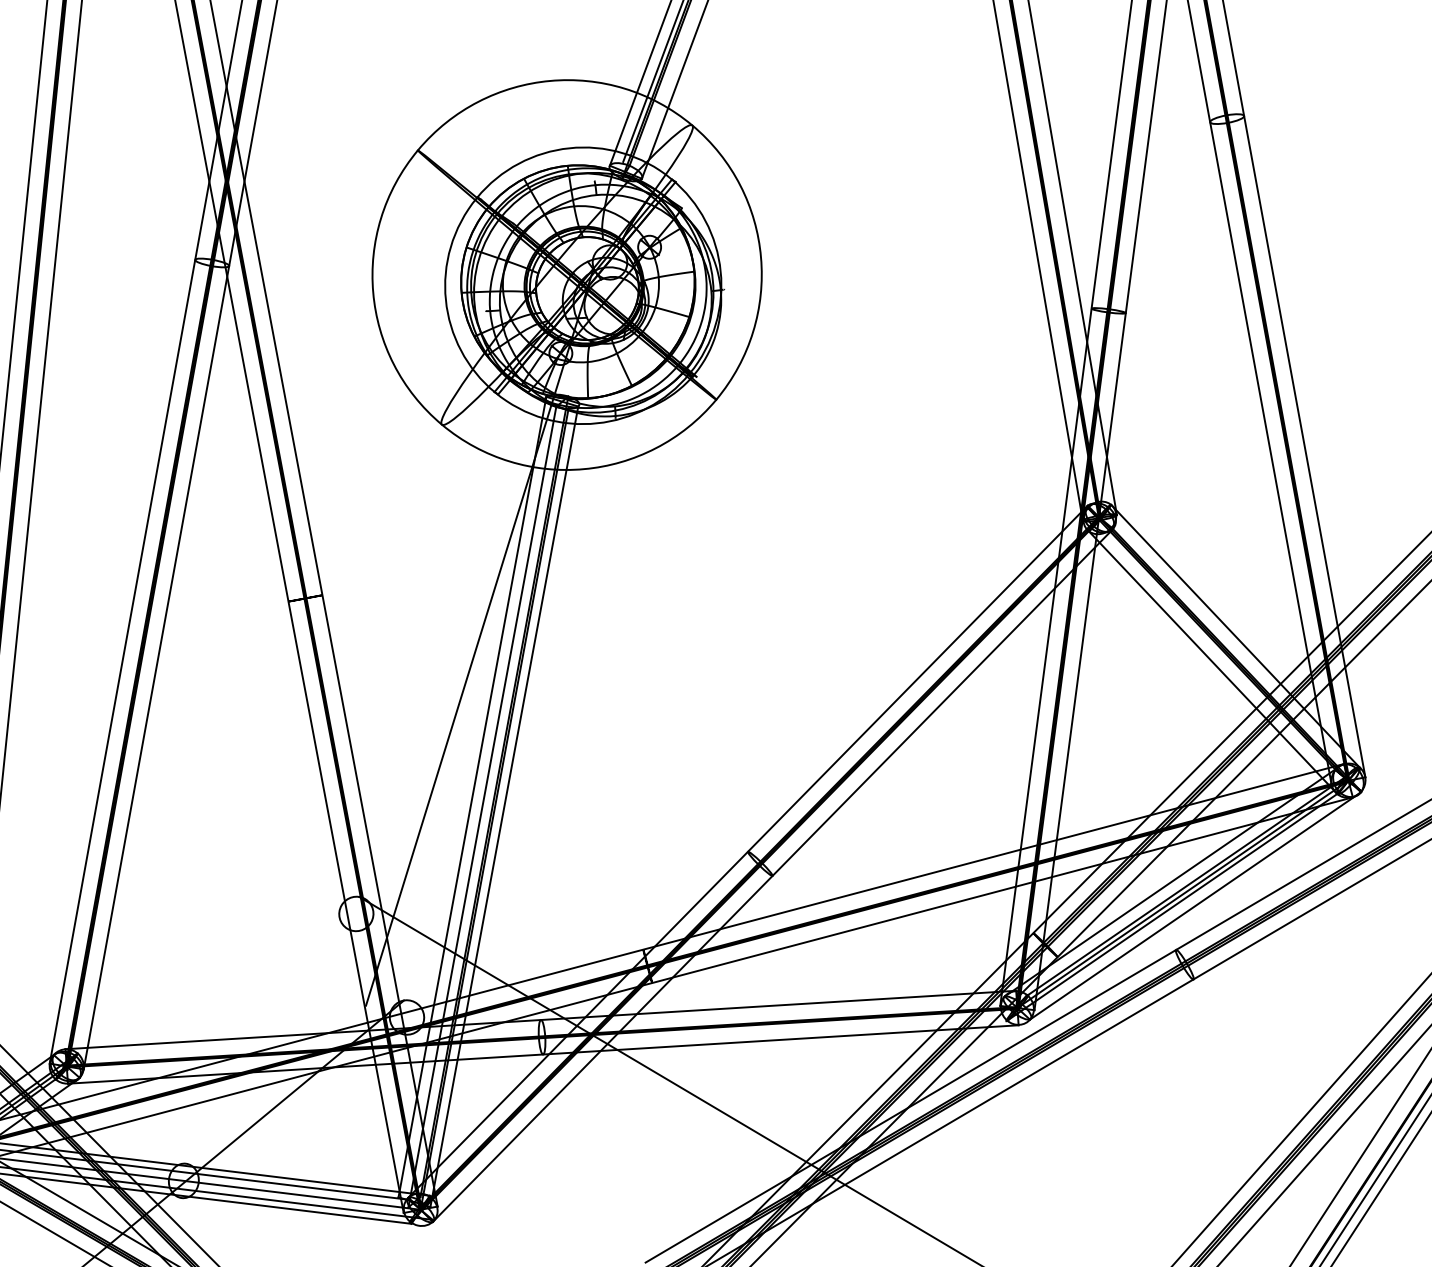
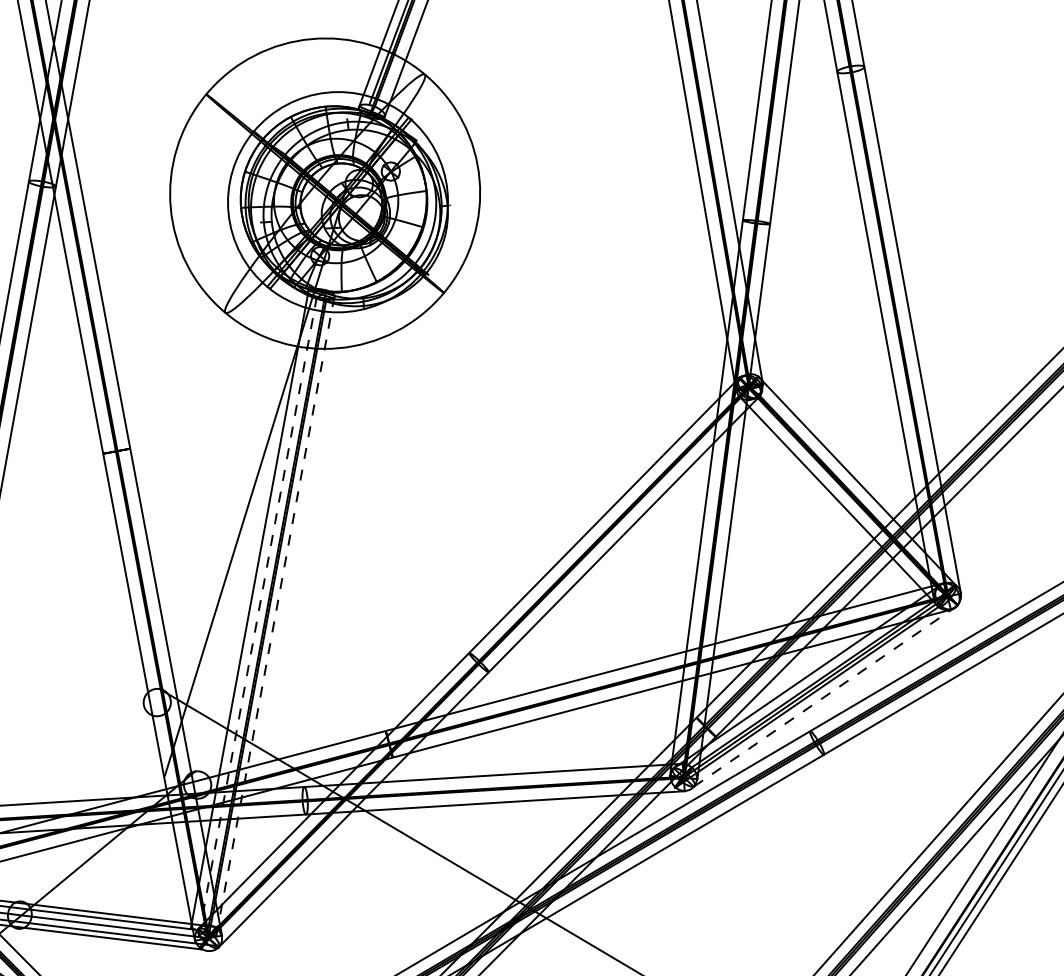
line: (504, 806) -> (275, 616), solid -> dashed
line: (482, 807) -> (257, 617), solid -> dashed
line: (1195, 905) -> (825, 695), solid -> dashed

